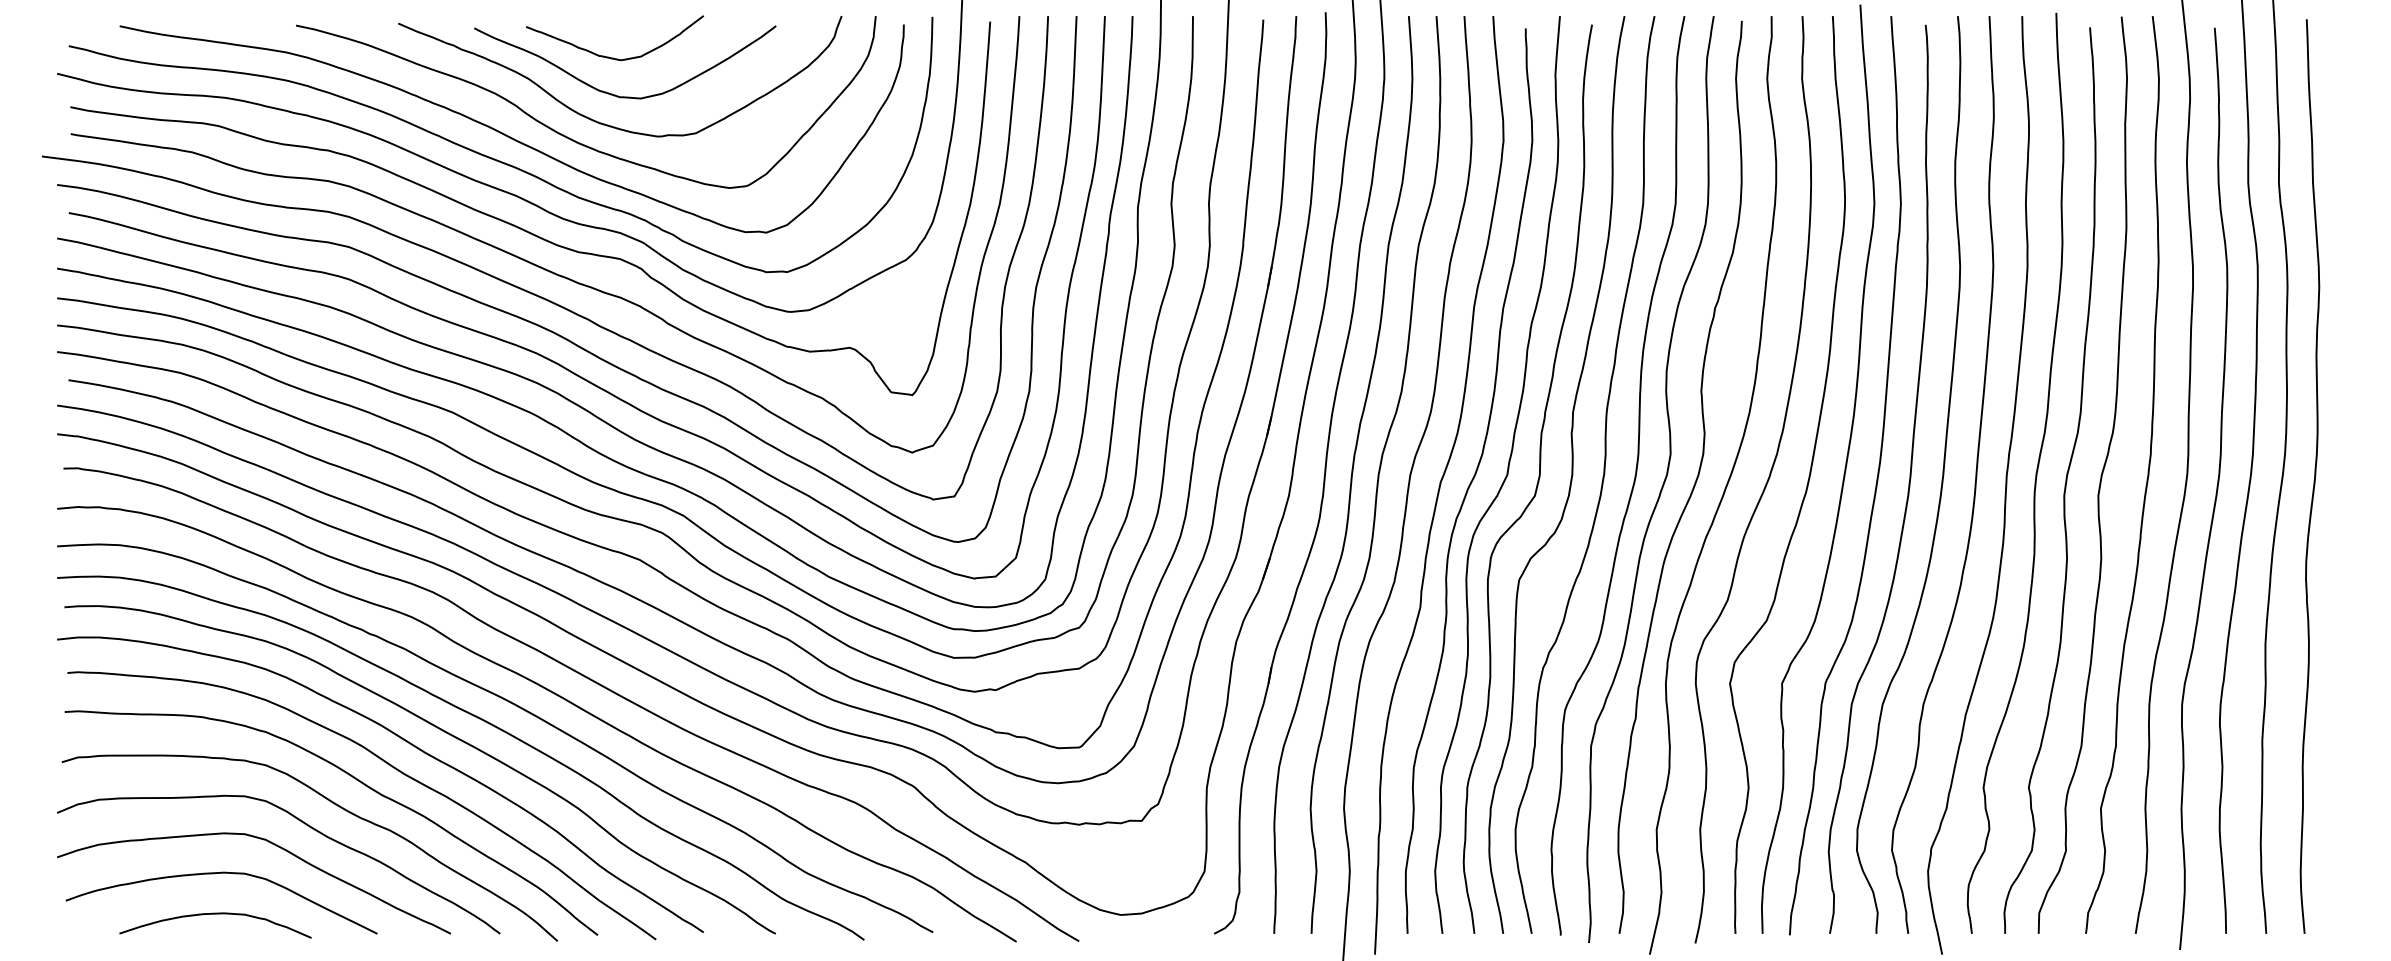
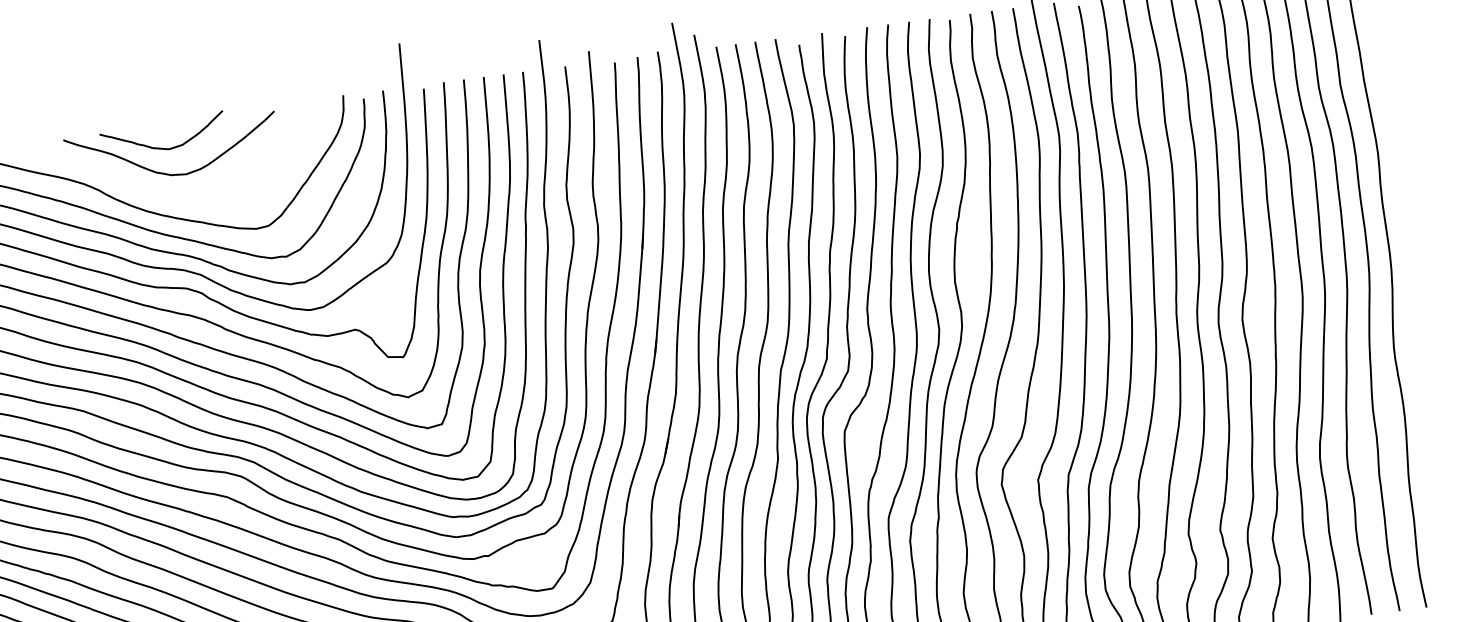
curve: (608, 124) -> (166, 195), removed

